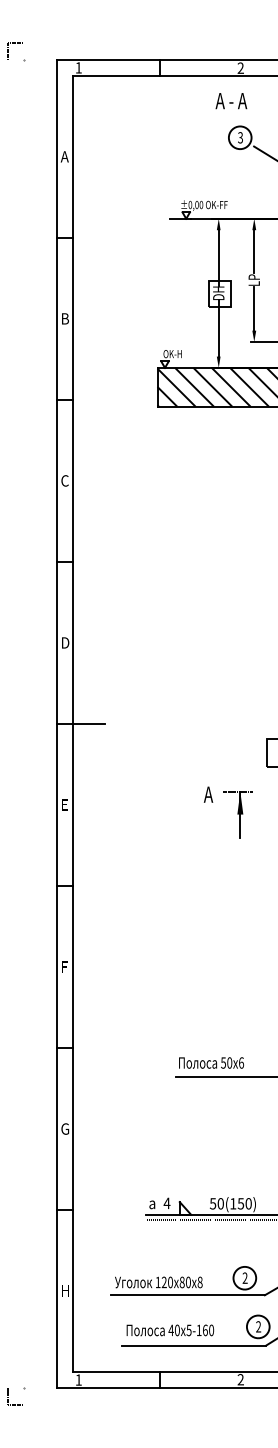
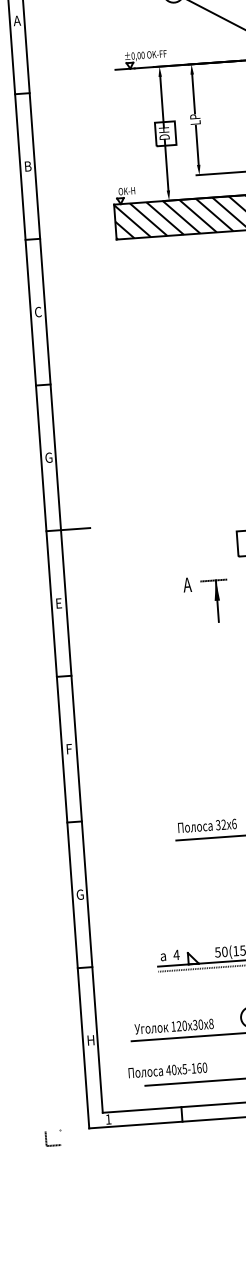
text: (65, 642) -> (49, 457), D -> G
text: (226, 1062) -> (220, 824), 50x6 -> 32x6
text: (181, 1281) -> (194, 1024), 120x80x8 -> 120x30x8
text: (170, 1330) -> (168, 1070), moved

